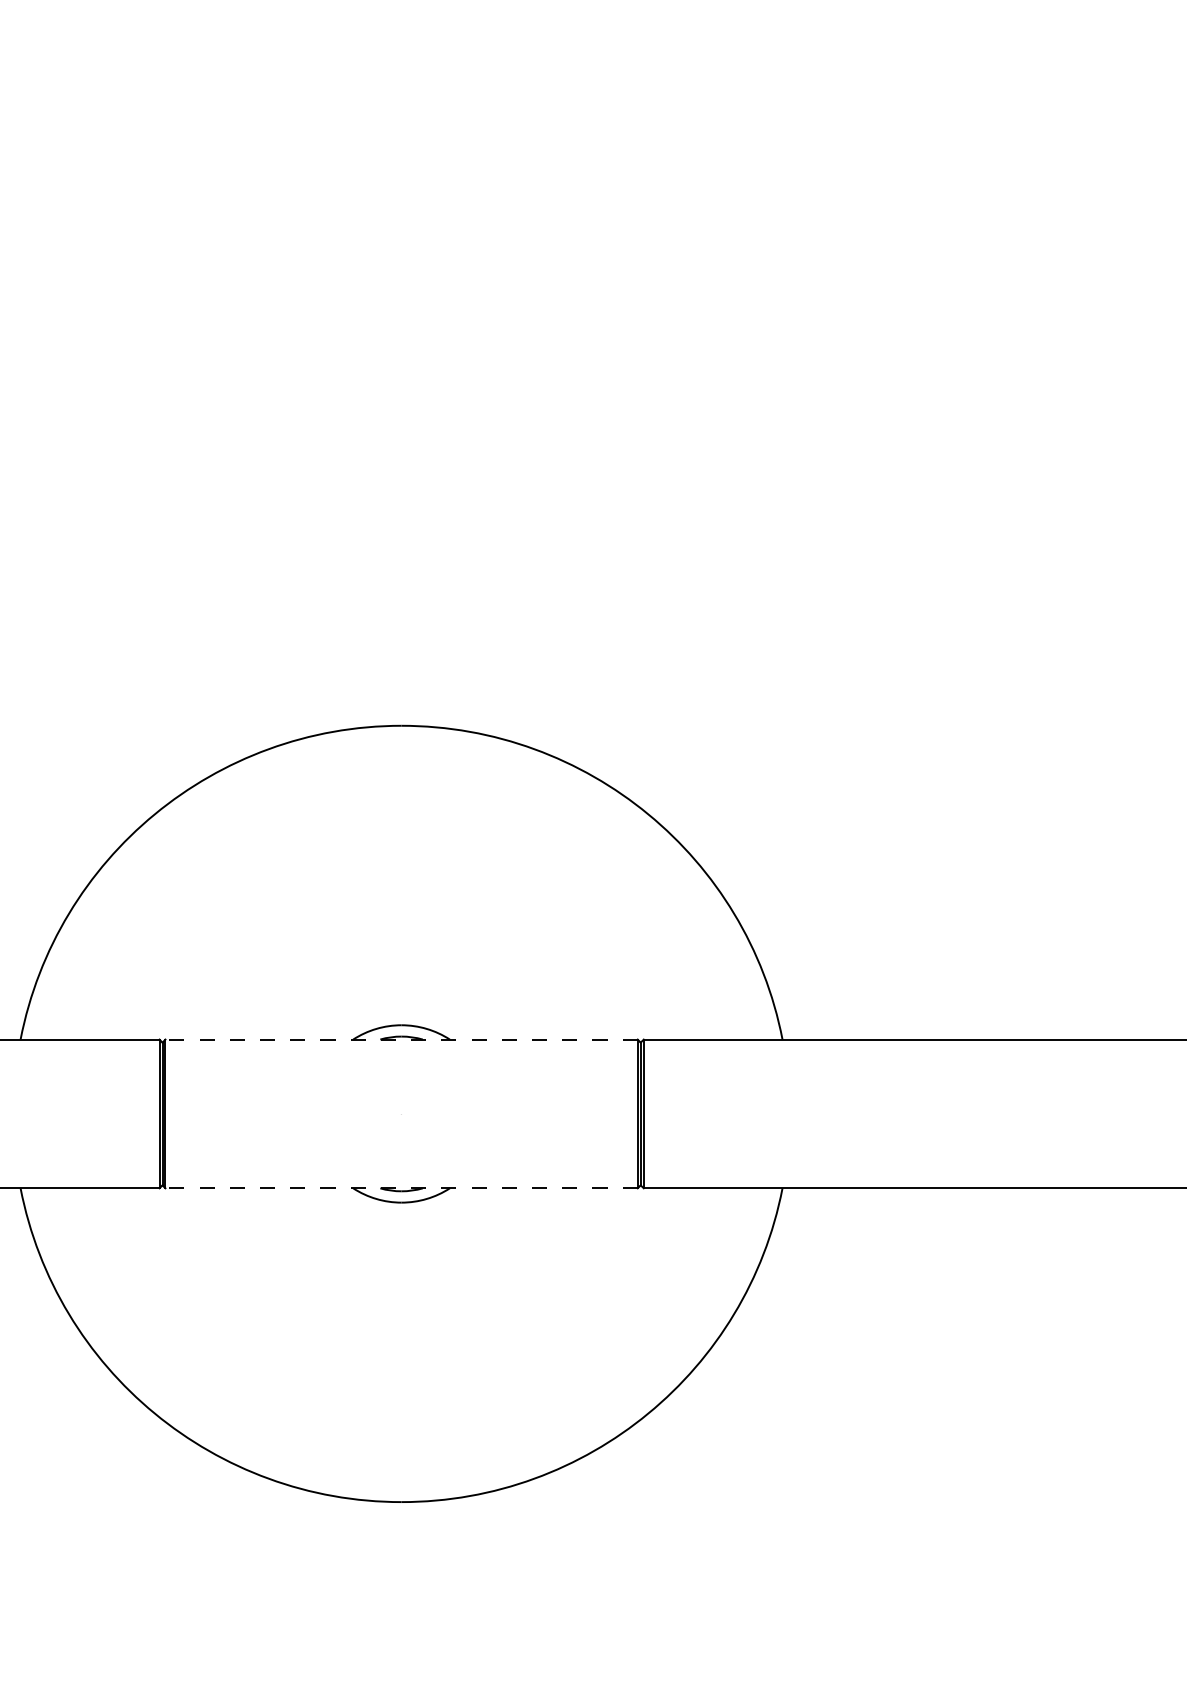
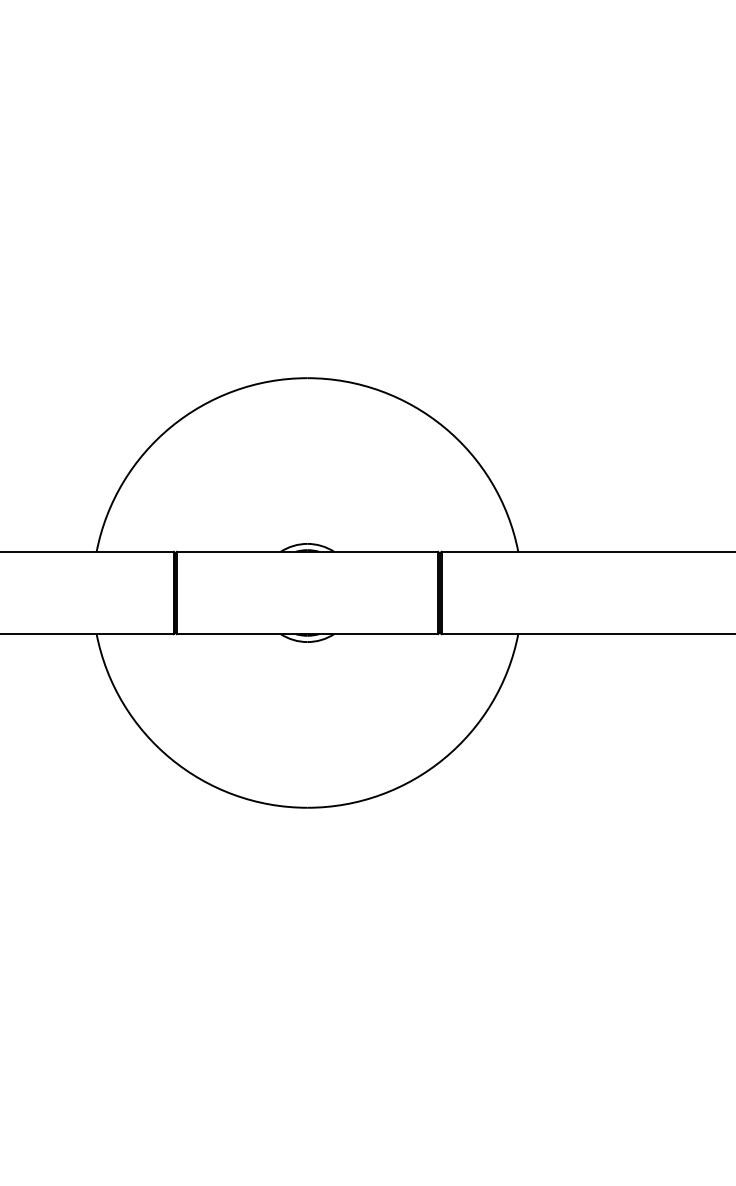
line: (401, 1038) -> (307, 551), dashed -> solid
line: (401, 1188) -> (307, 634), dashed -> solid

